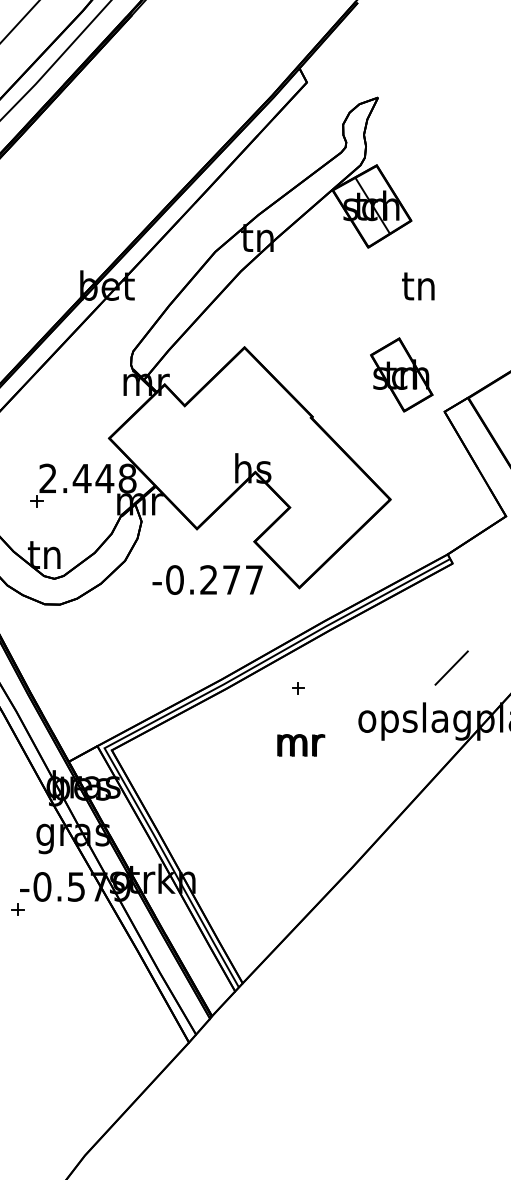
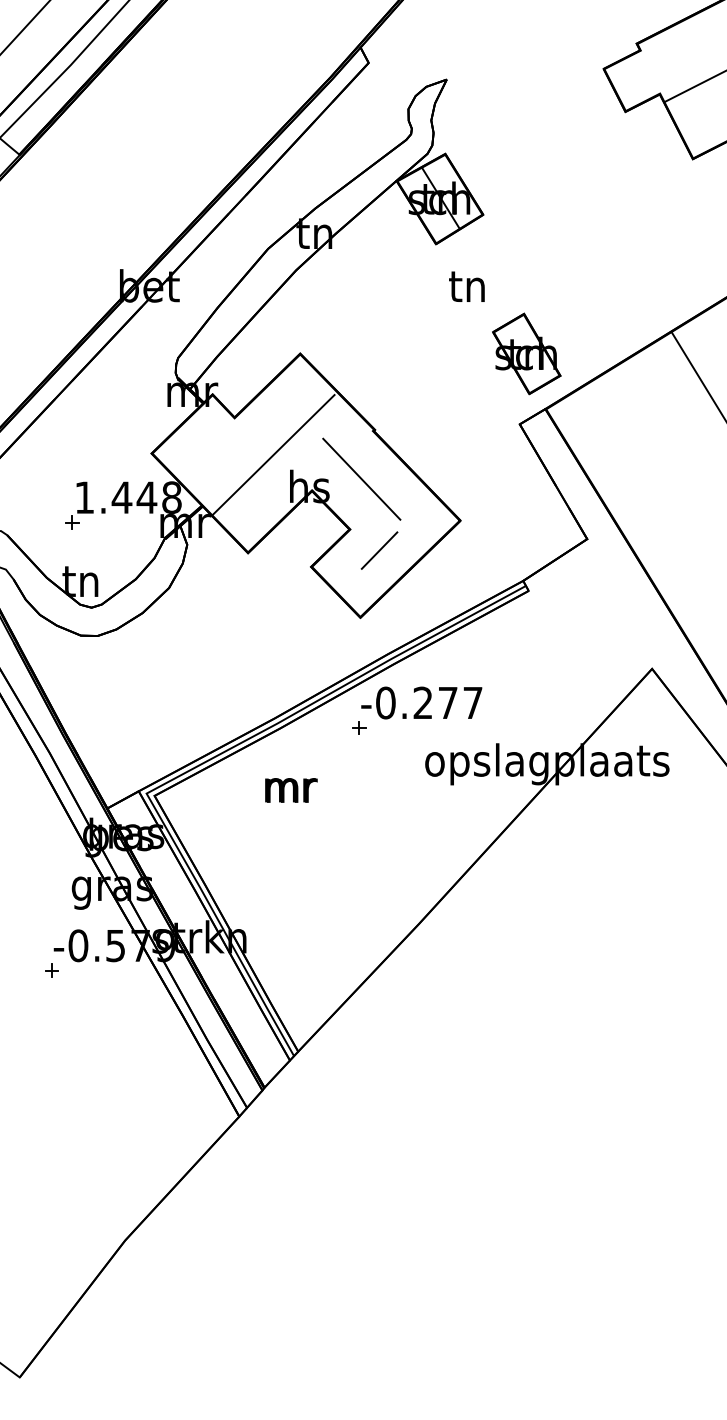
text: (417, 286) -> (466, 286), moved
part: (401, 374) -> (526, 353), moved
line: (220, 439) -> (273, 454), added
line: (300, 461) -> (361, 478), added
text: (47, 478) -> (84, 497), 2.448 -> 1.448
text: (207, 579) -> (421, 702), moved
line: (451, 667) -> (379, 550), moved
text: (301, 745) -> (291, 790), moved

